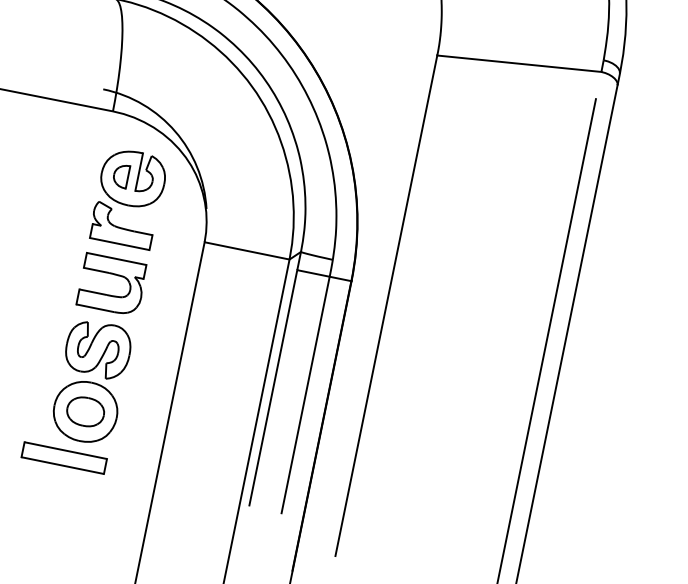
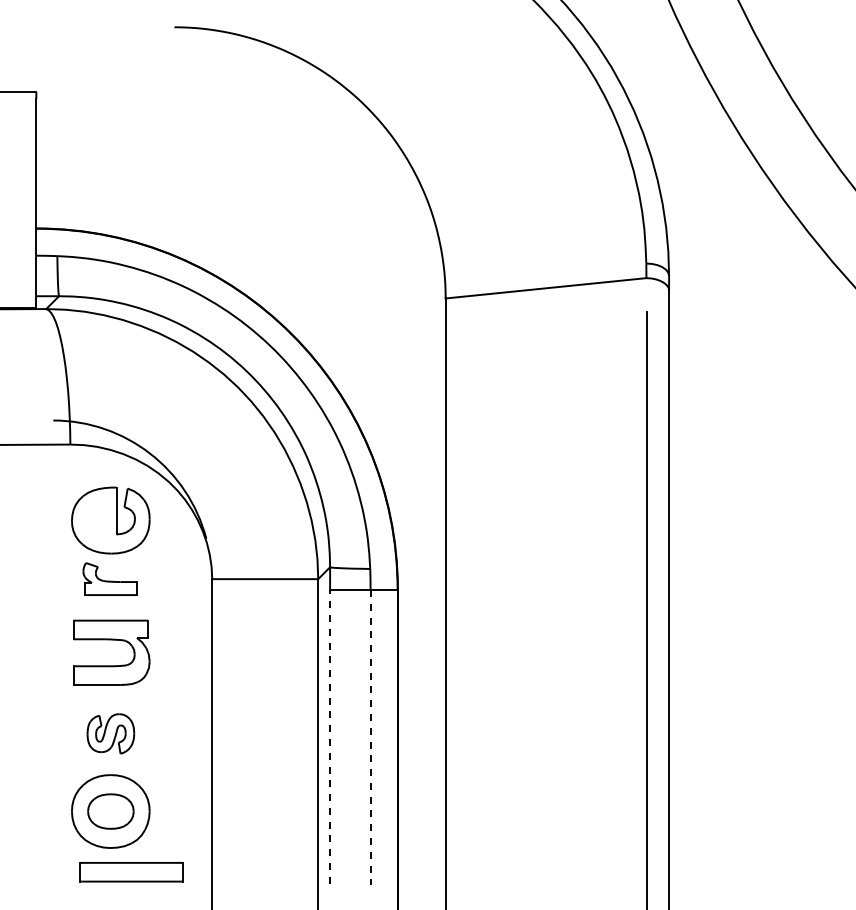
part: (120, 175) -> (95, 519), removed
part: (122, 225) -> (109, 578), size x0.7
part: (98, 349) -> (110, 733), size x0.6
line: (273, 387) -> (330, 736), solid -> dashed
line: (305, 394) -> (370, 737), solid -> dashed
part: (64, 458) -> (131, 872), moved

